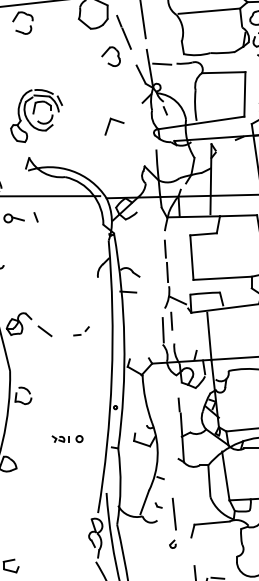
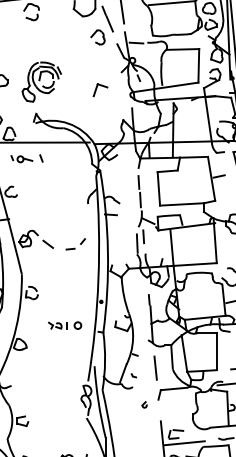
part: (81, 331) -> (75, 244), size x1.67
part: (67, 438) -> (65, 325), size x1.43
line: (174, 513) -> (155, 367), moved

